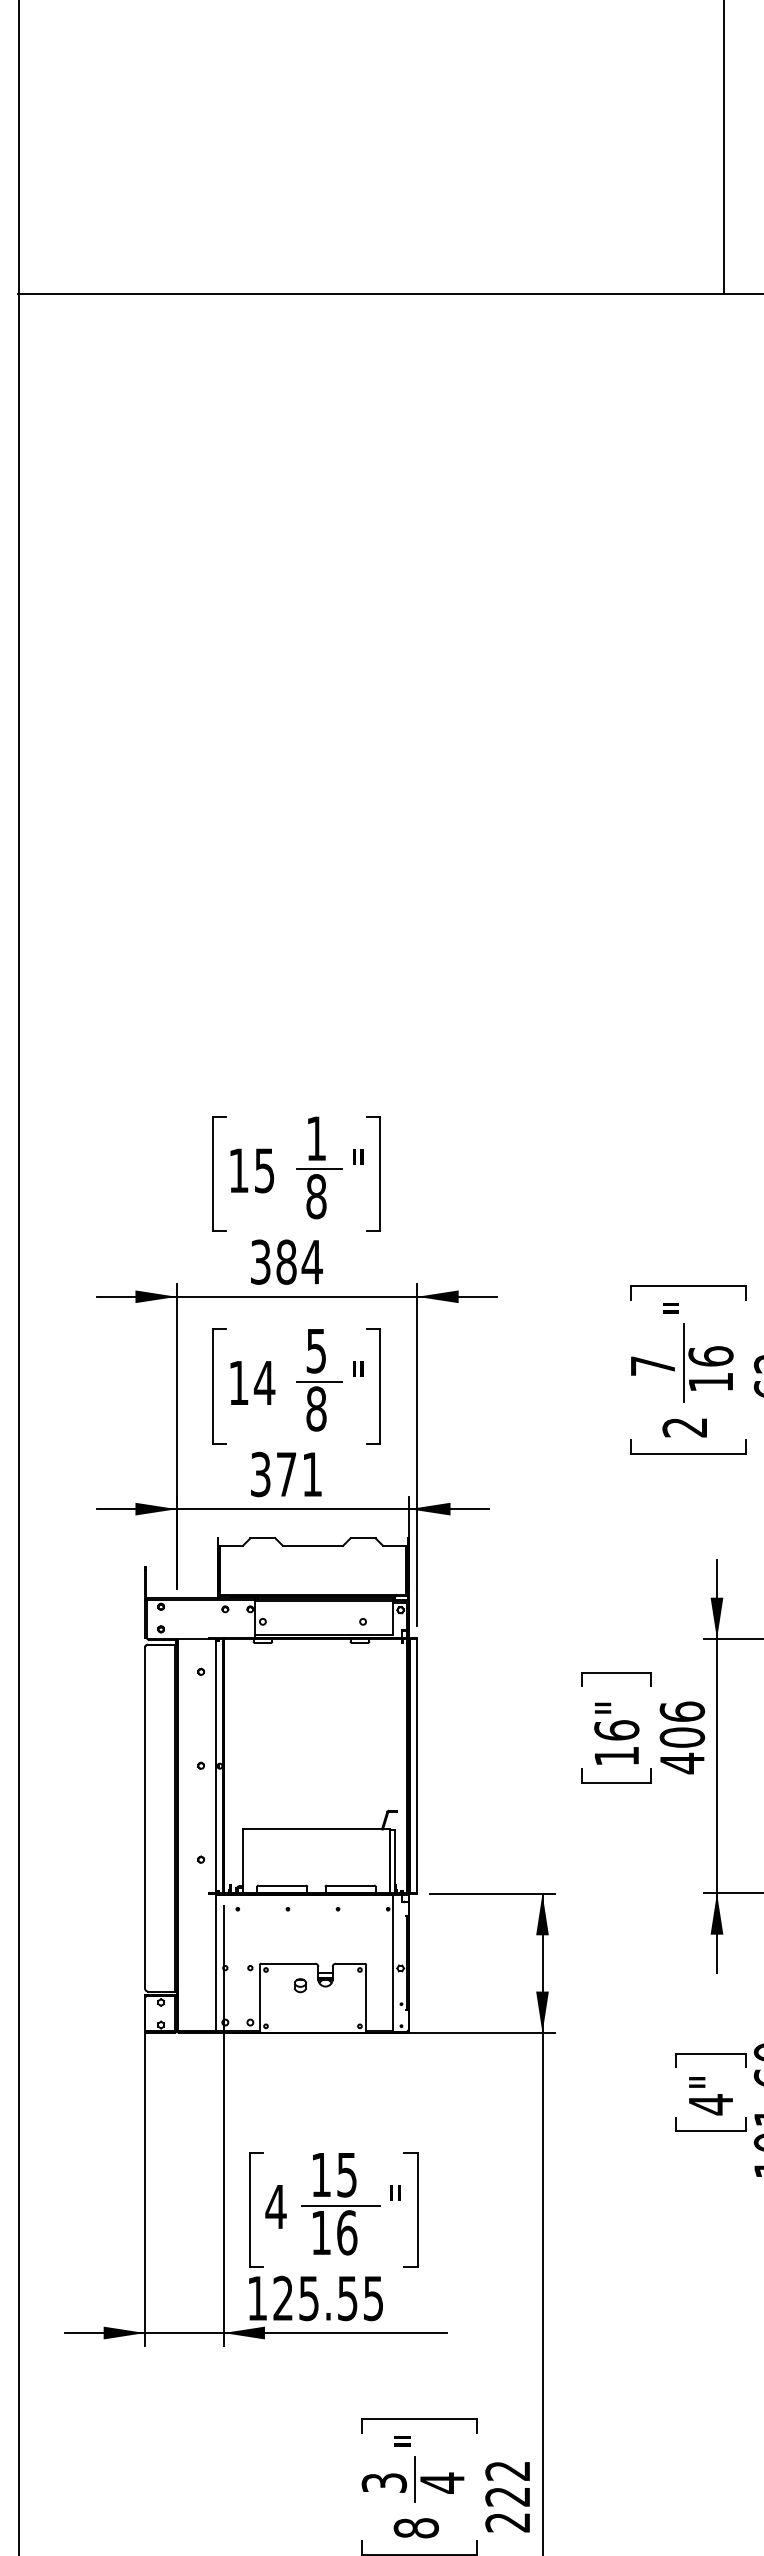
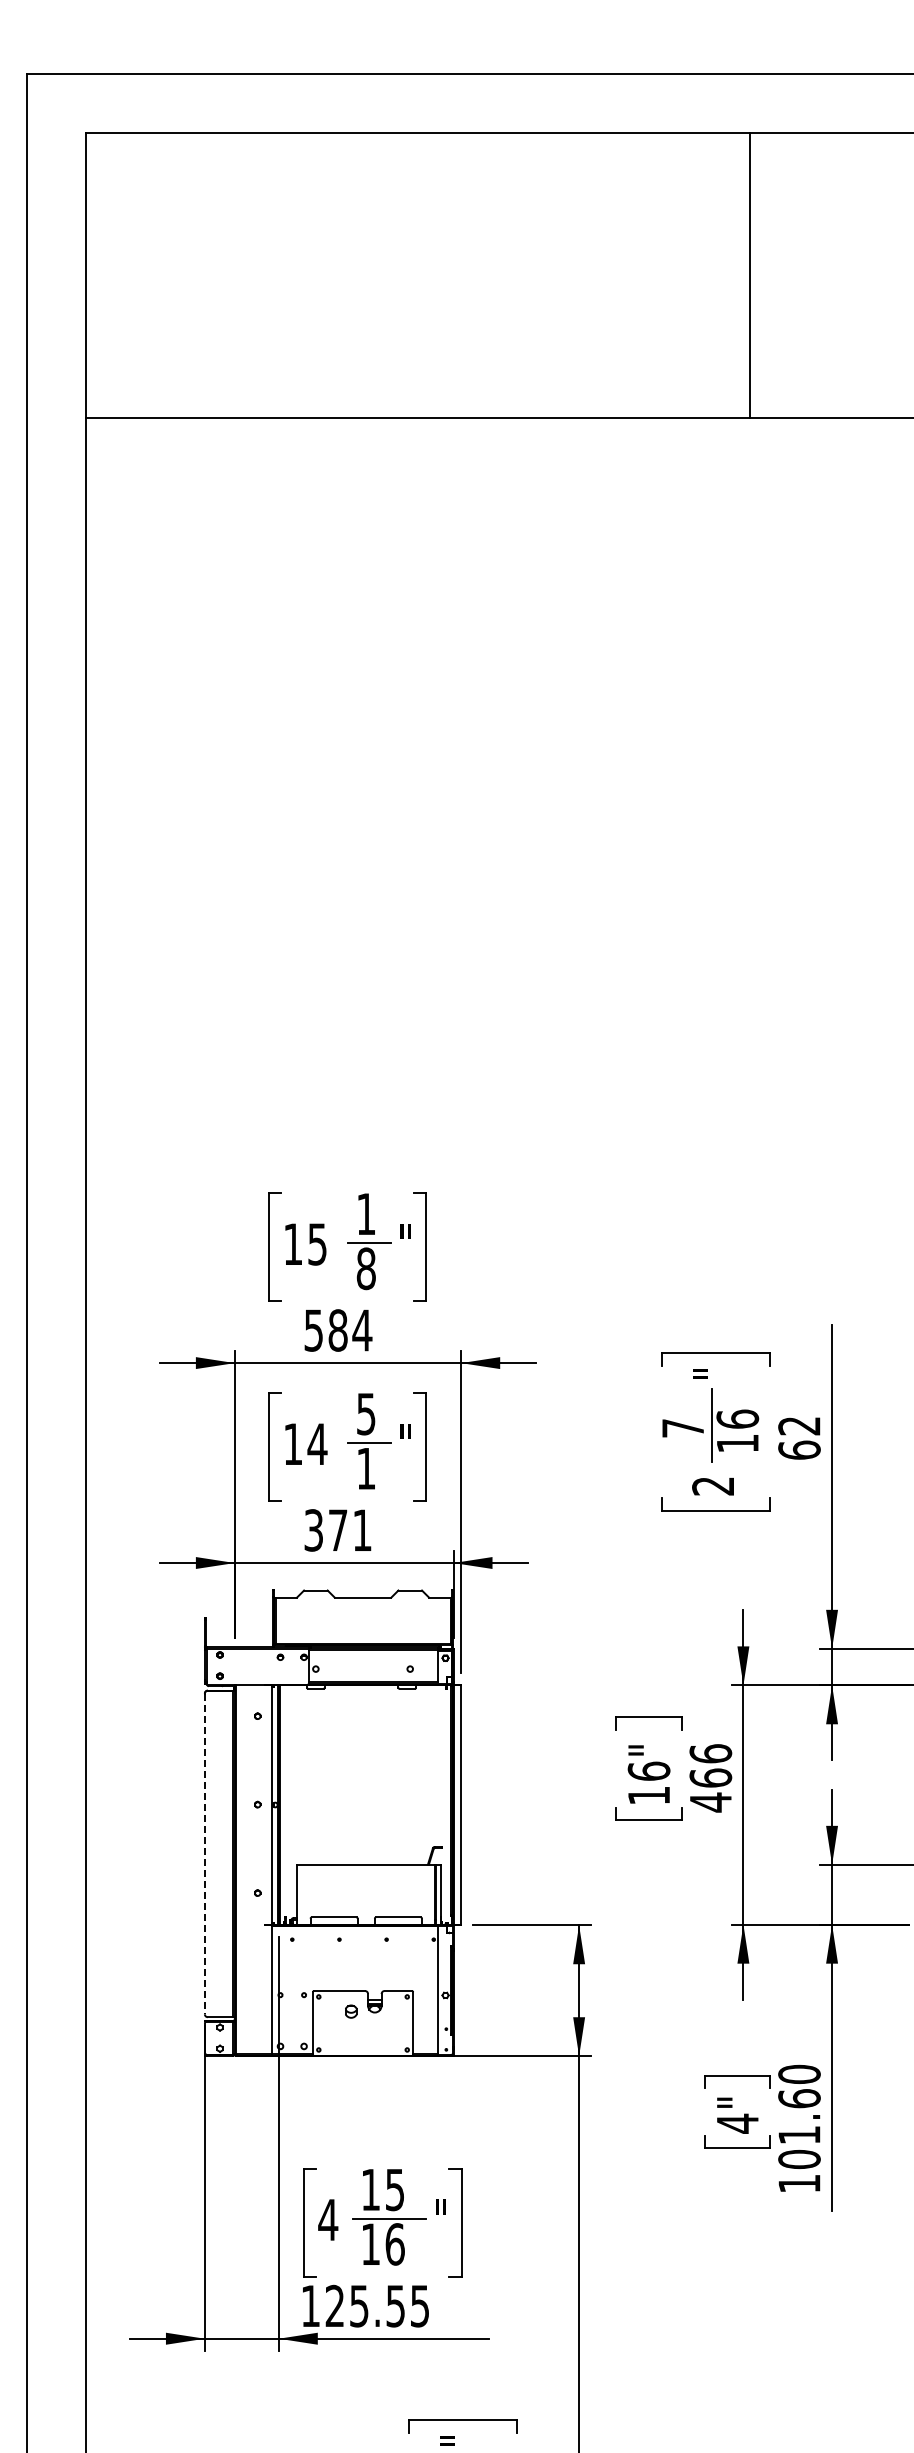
text: (260, 1262) -> (313, 1330), 384 -> 584
text: (315, 1408) -> (365, 1468), 8 -> 1
text: (682, 1736) -> (710, 1777), 406 -> 466
line: (144, 1818) -> (204, 1854), solid -> dashed

